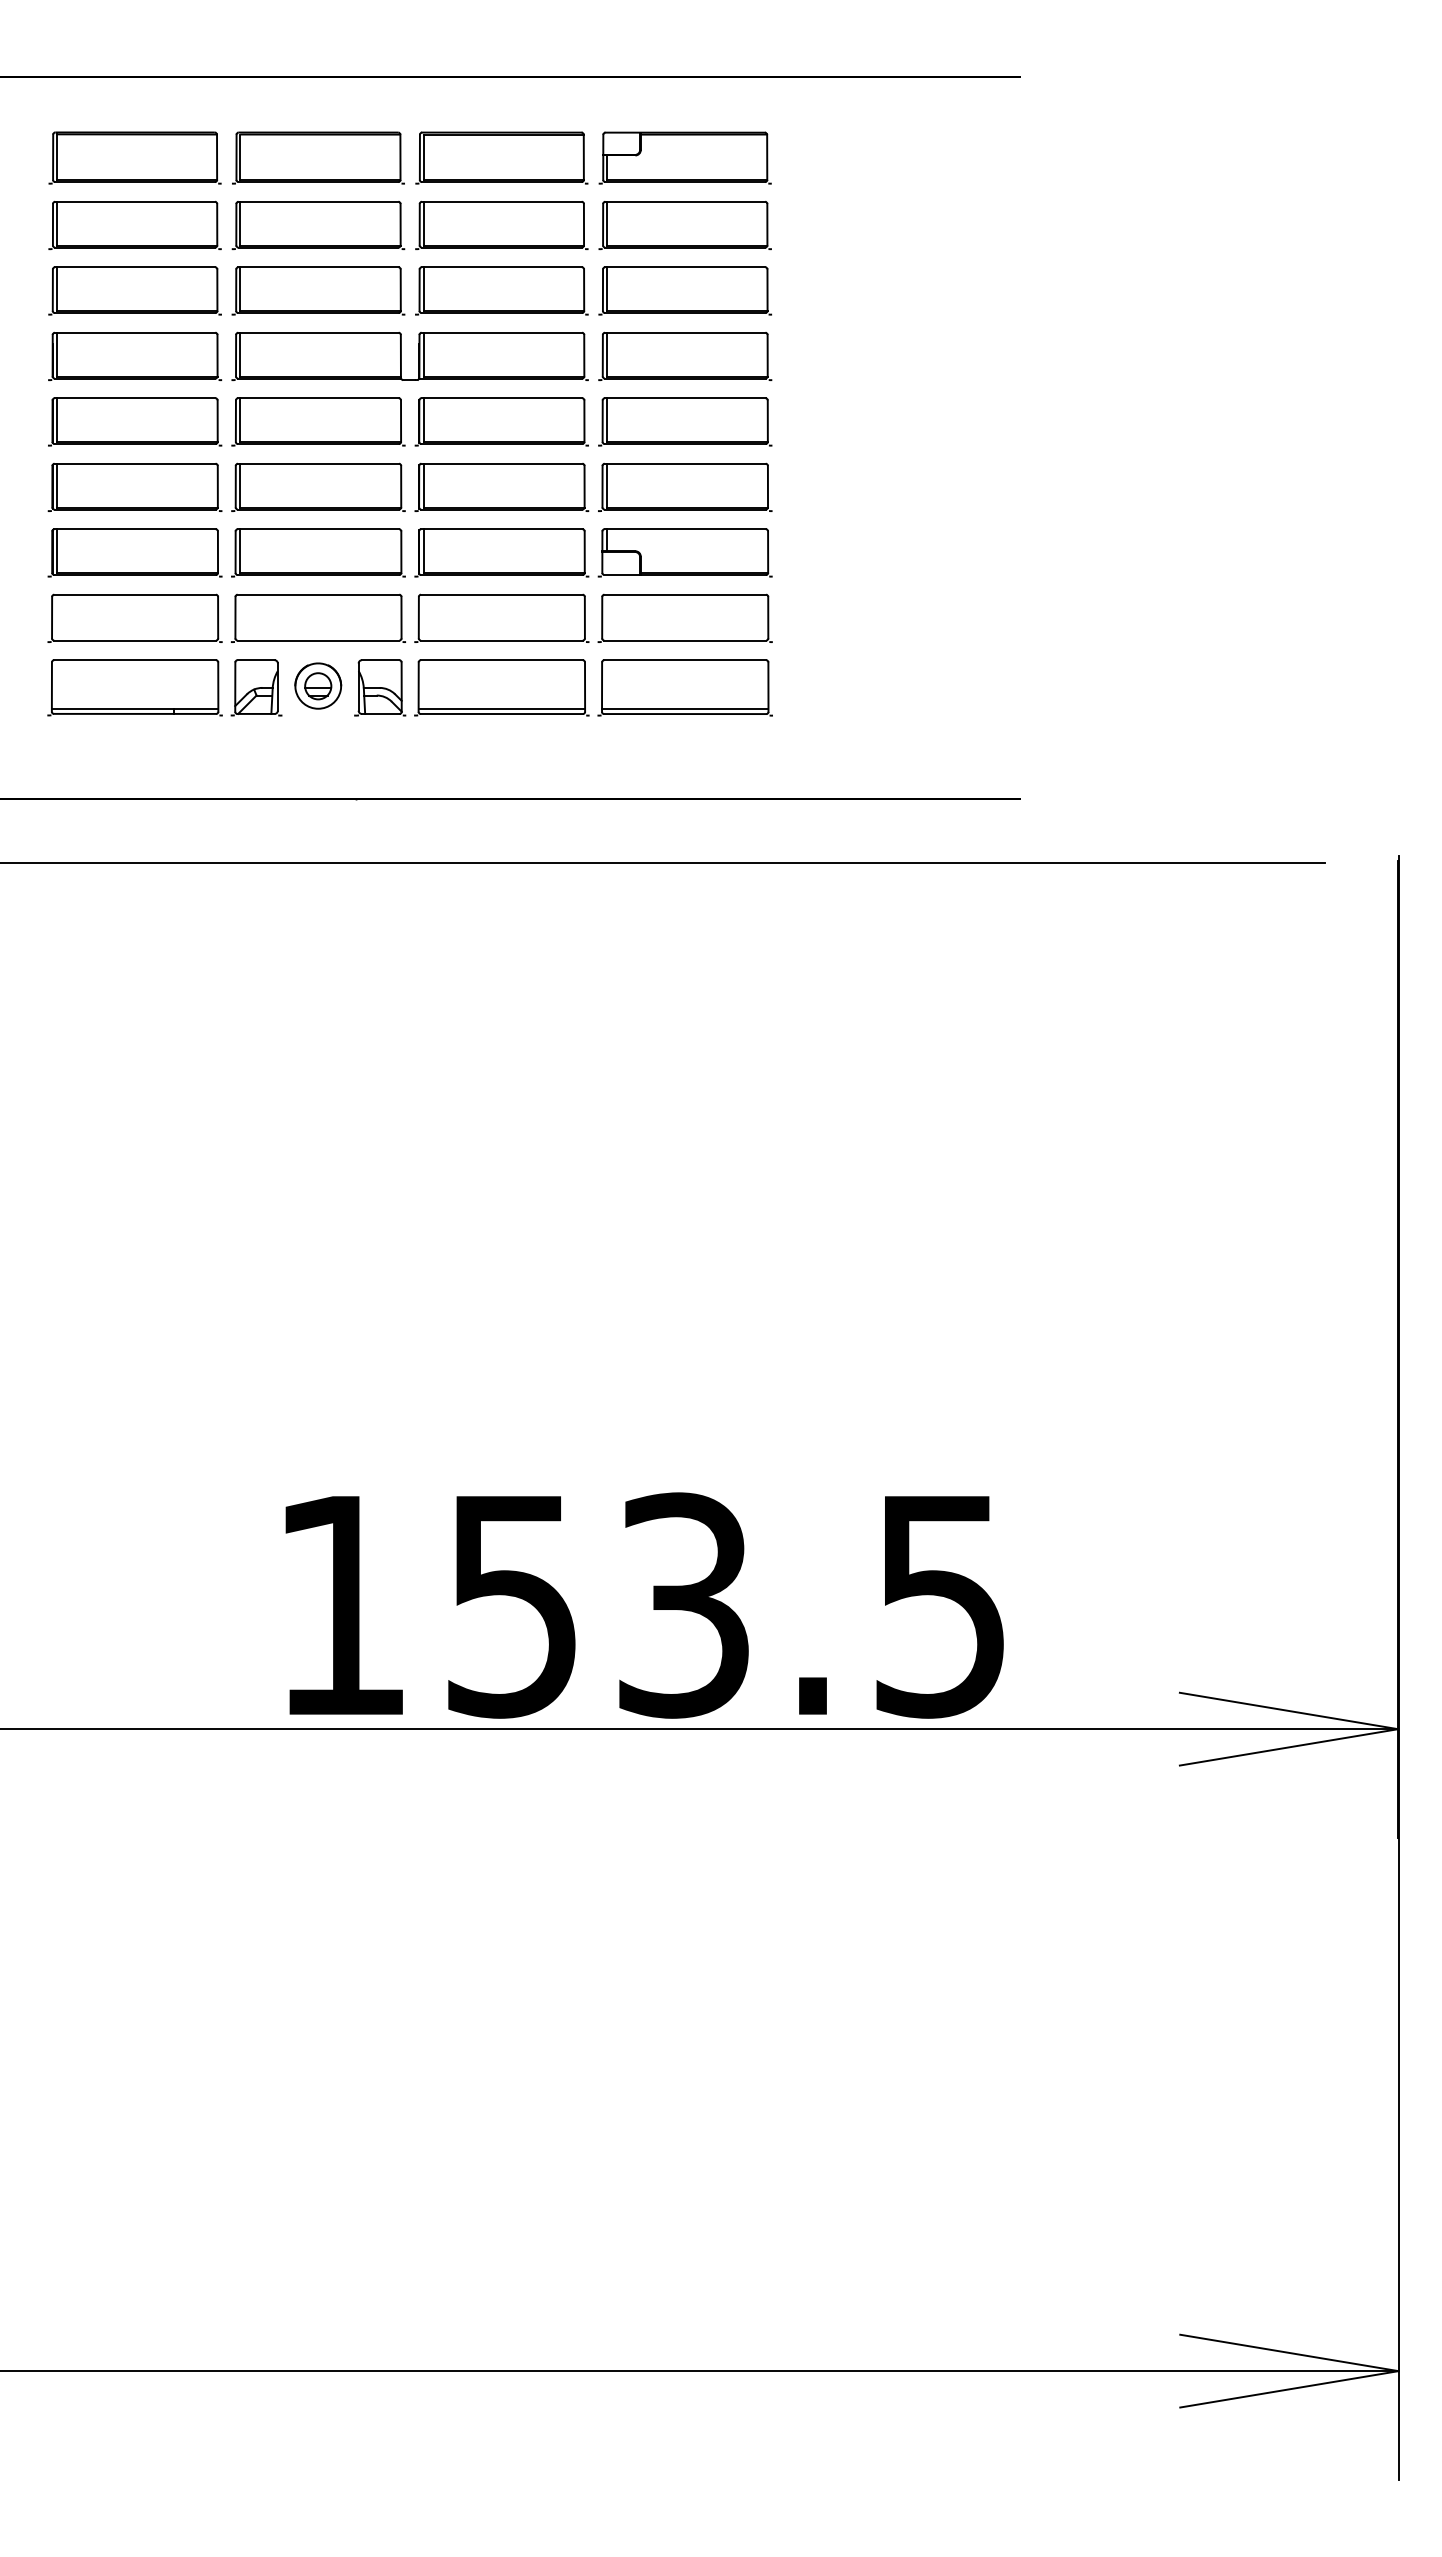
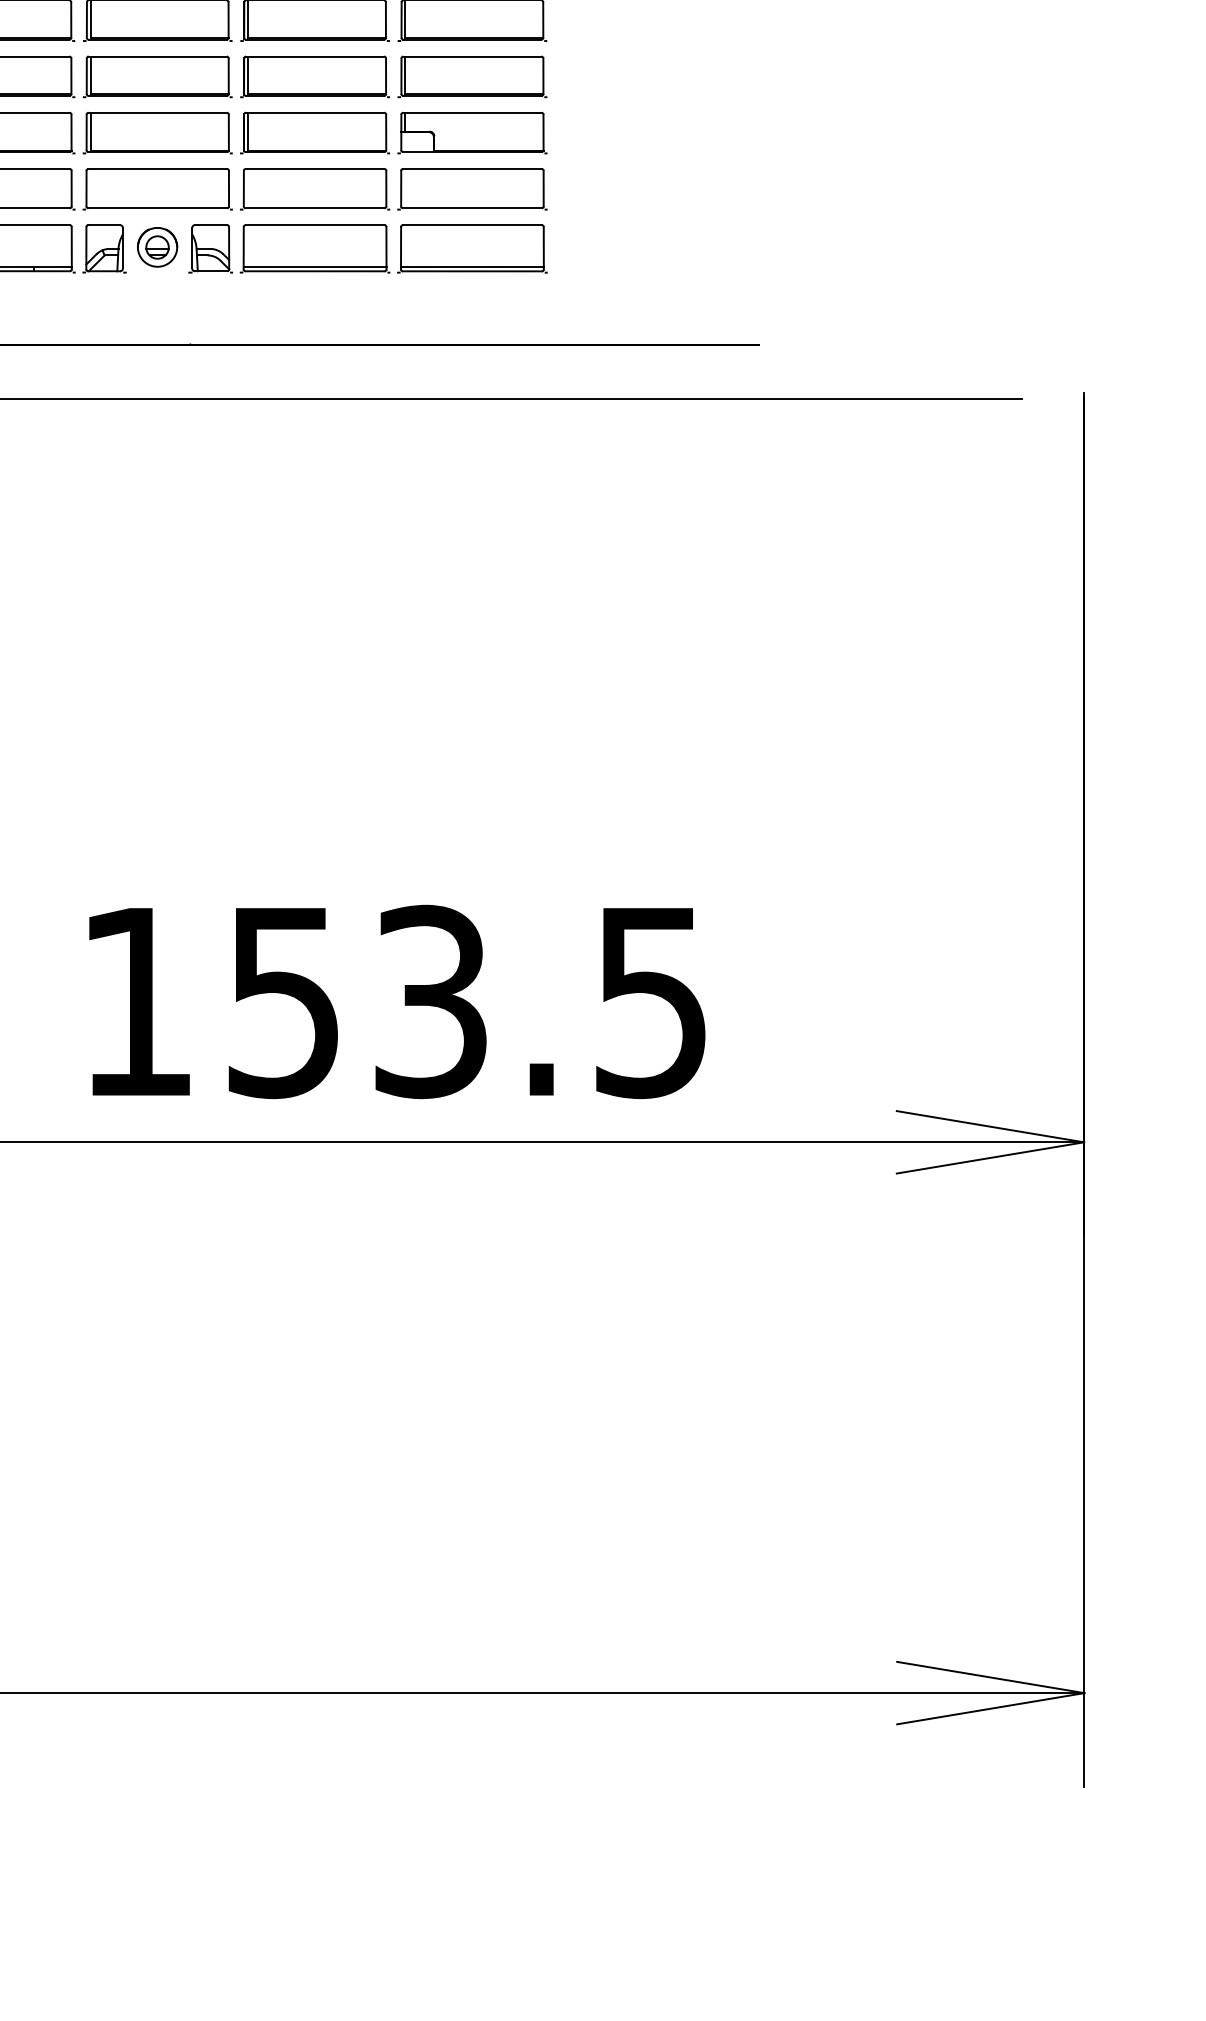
text: (644, 1605) -> (397, 1001), moved

